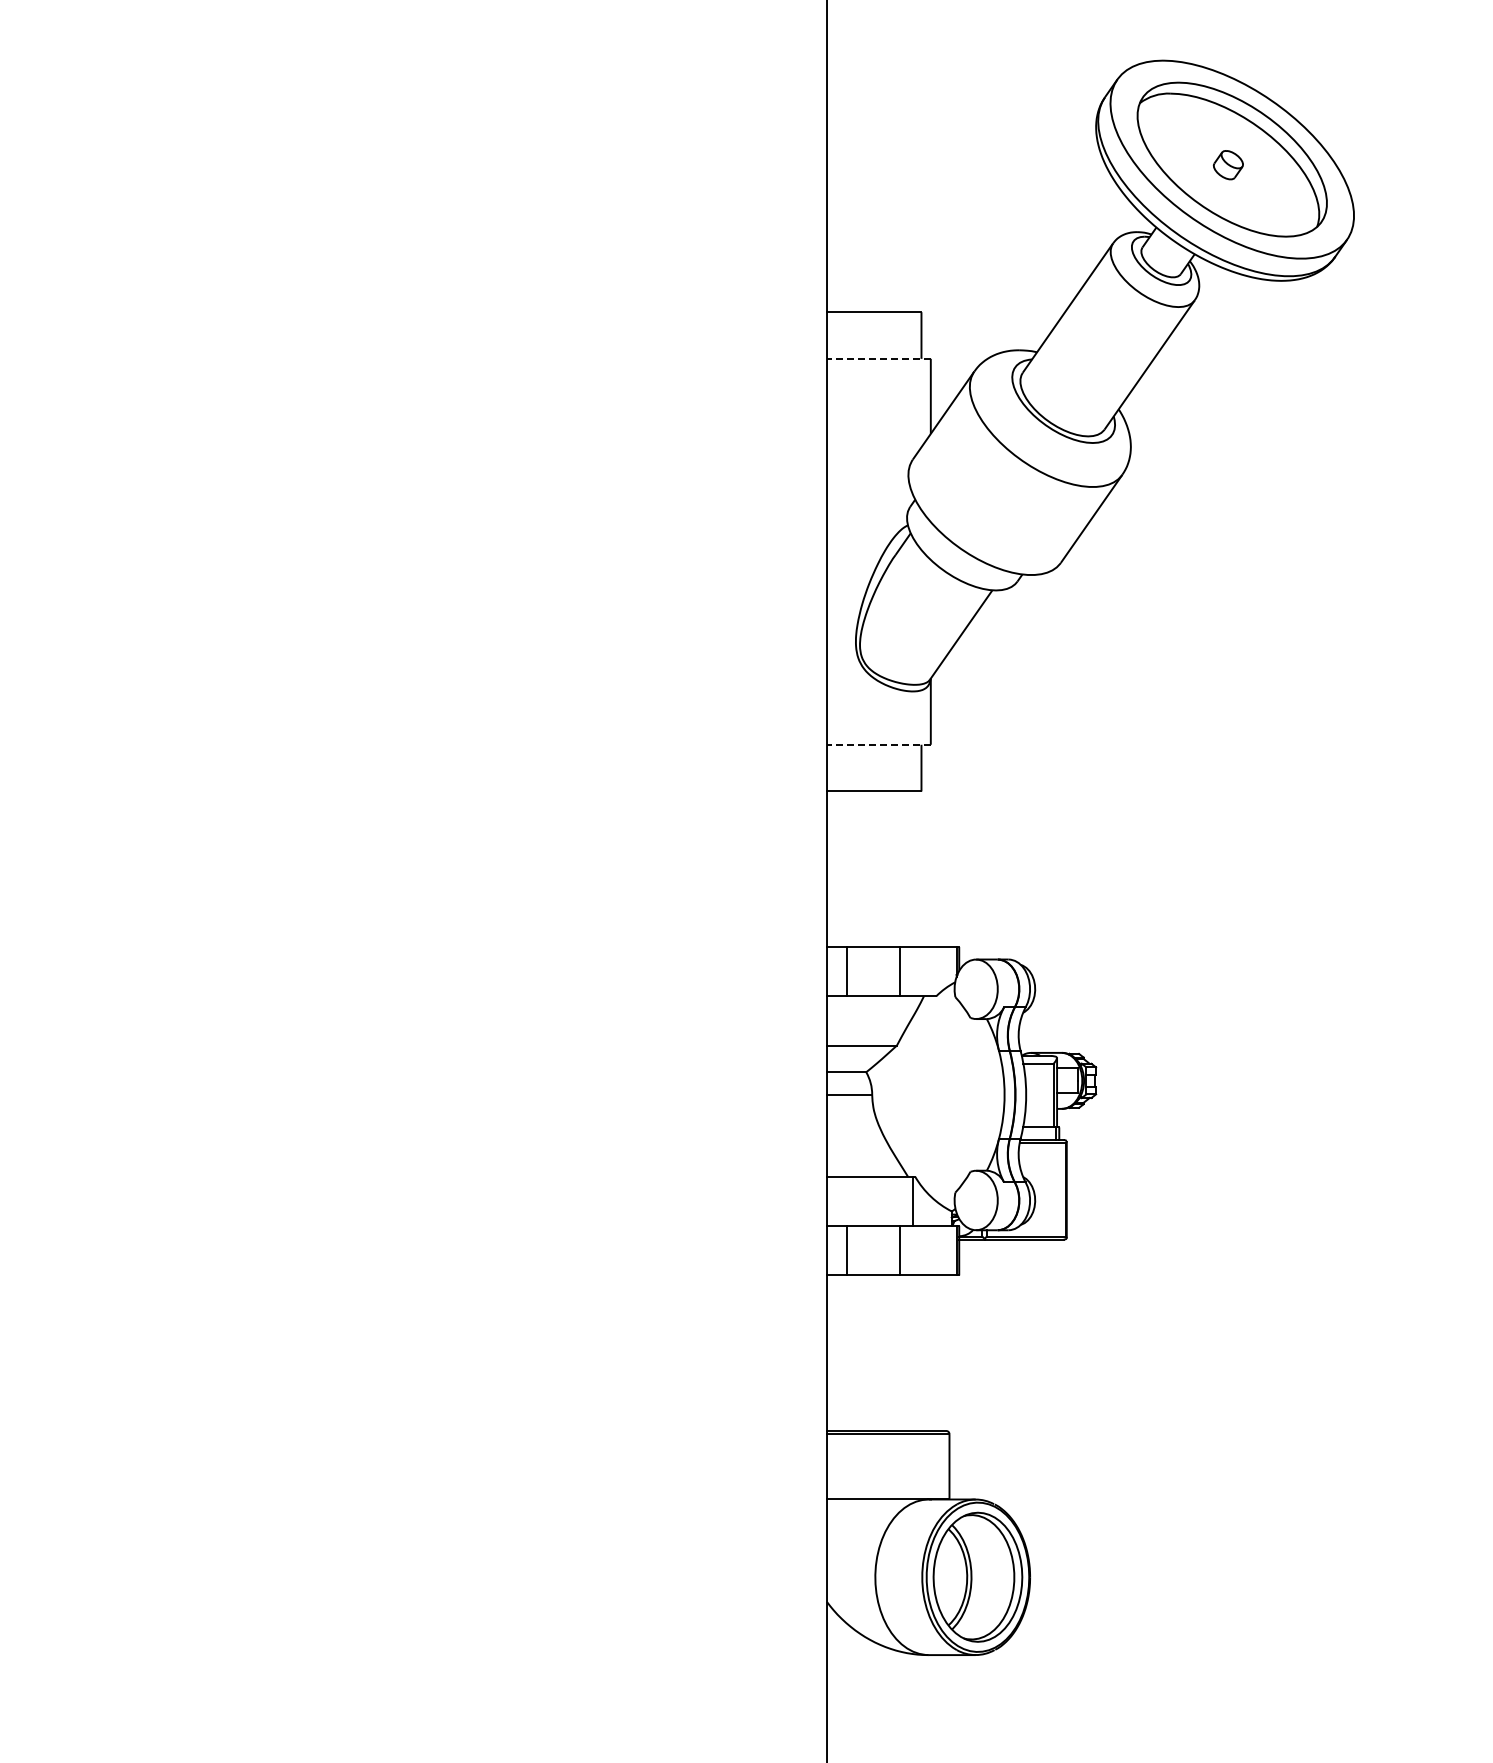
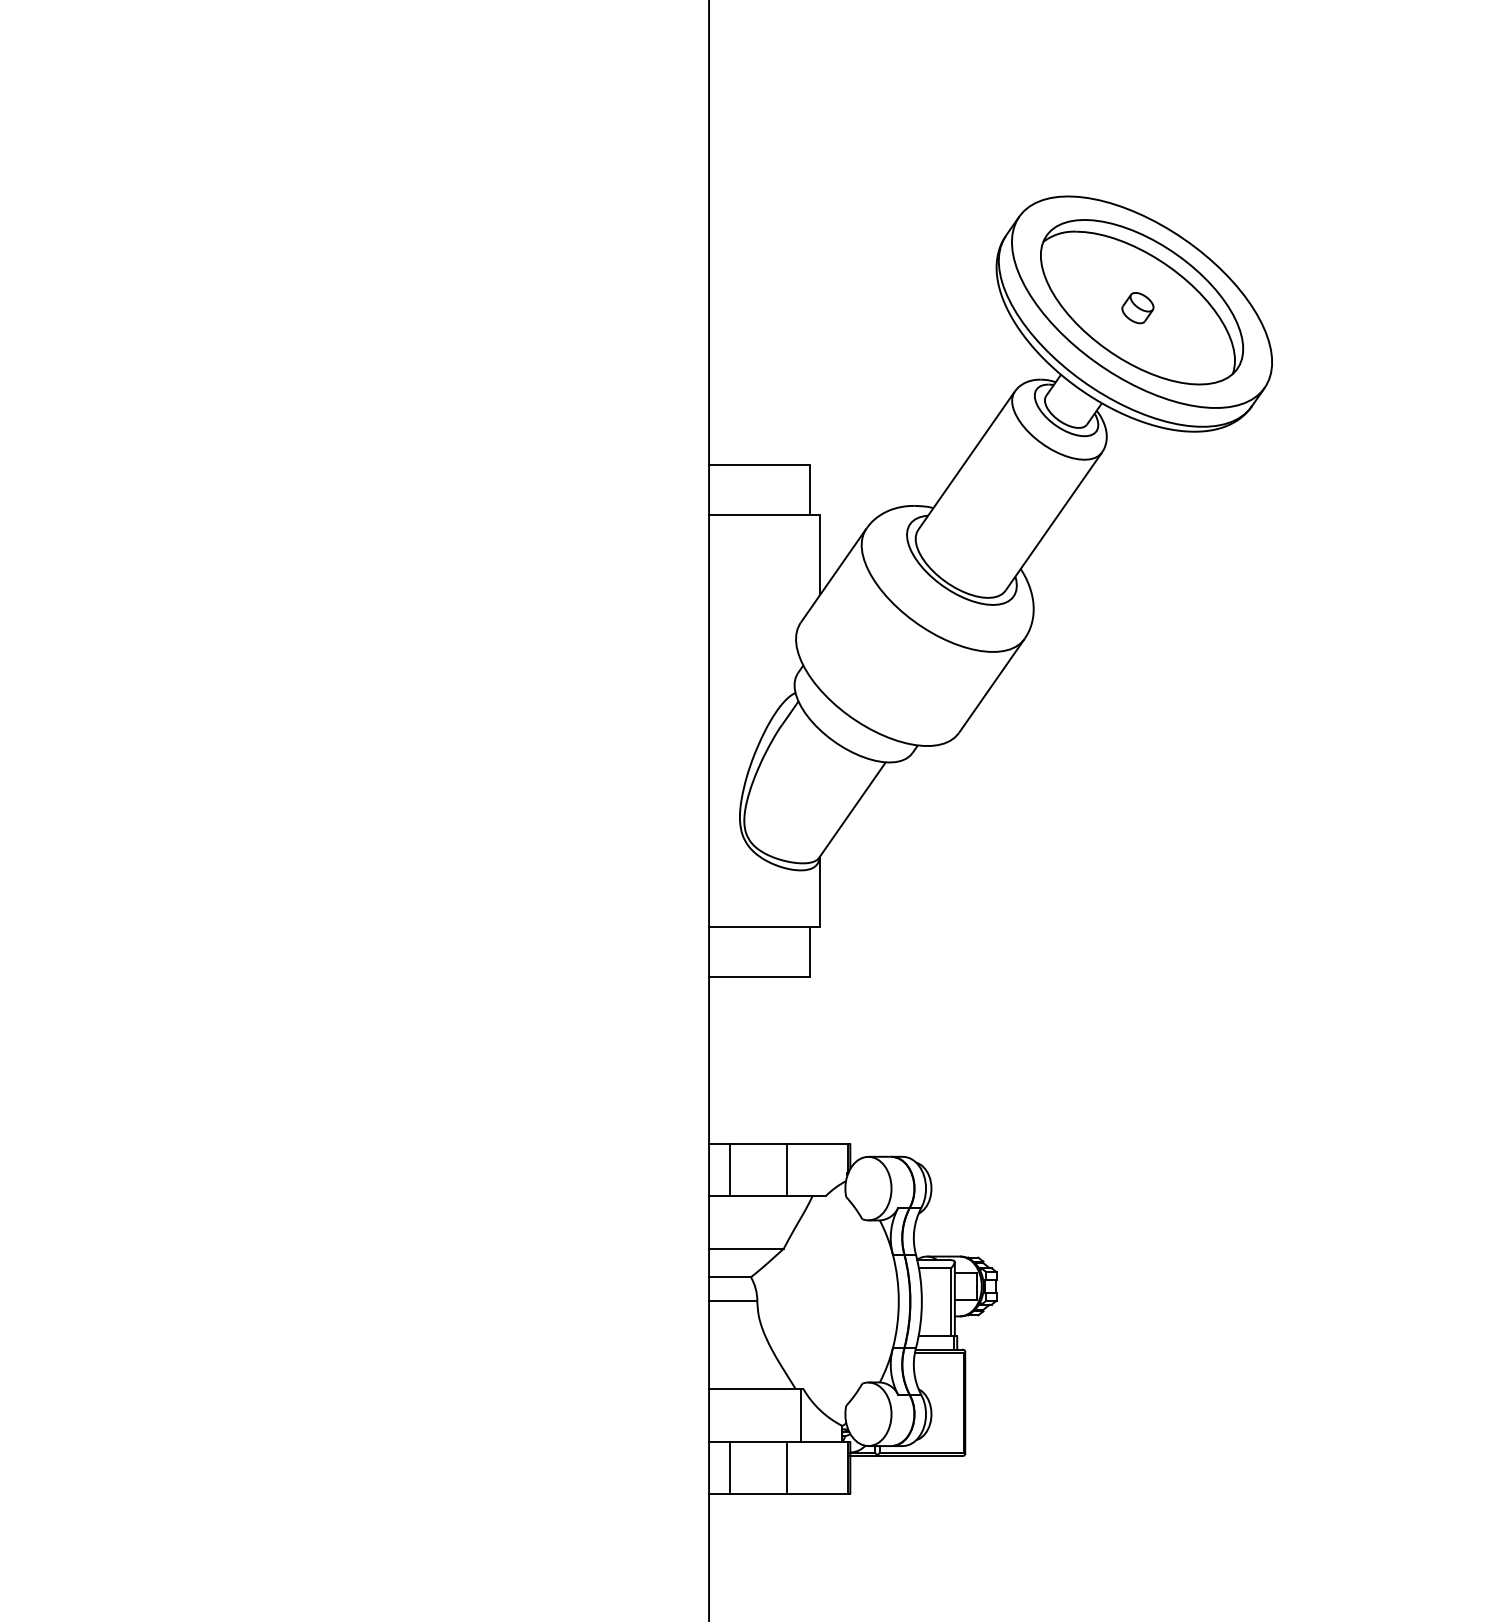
line: (878, 358) -> (764, 514), dashed -> solid
line: (878, 744) -> (764, 927), dashed -> solid

